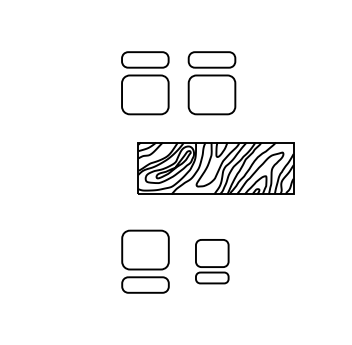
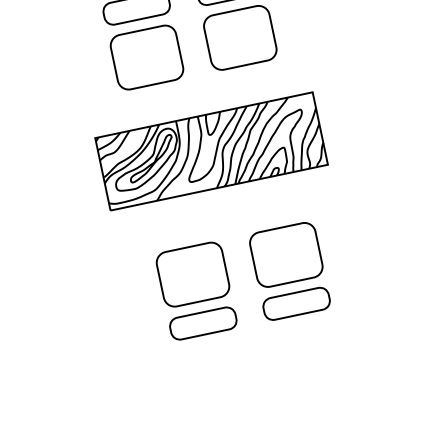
part: (215, 168) -> (210, 151), moved
part: (212, 261) -> (290, 270), size x1.43

